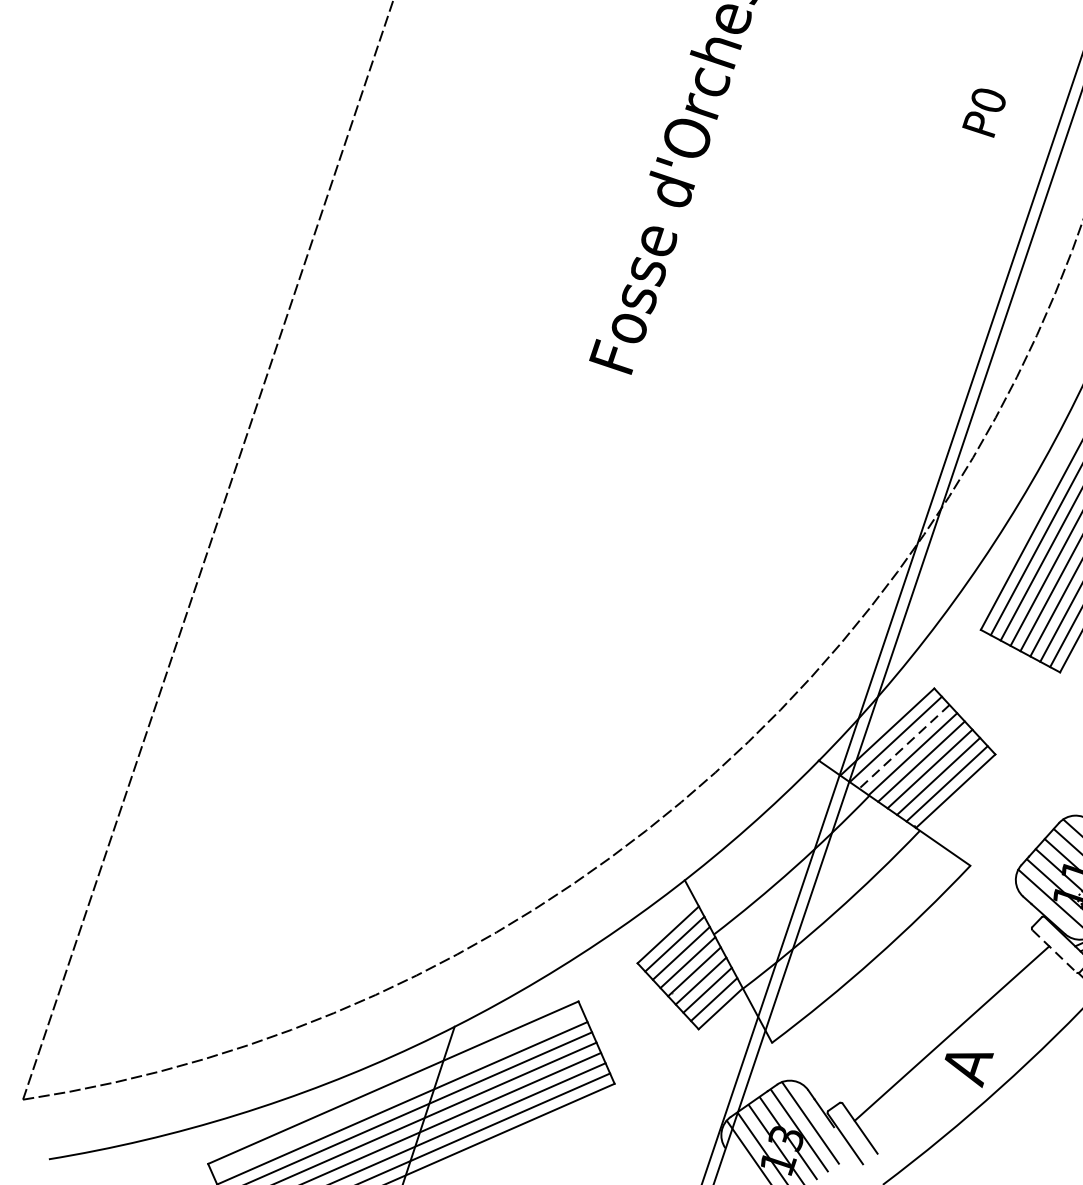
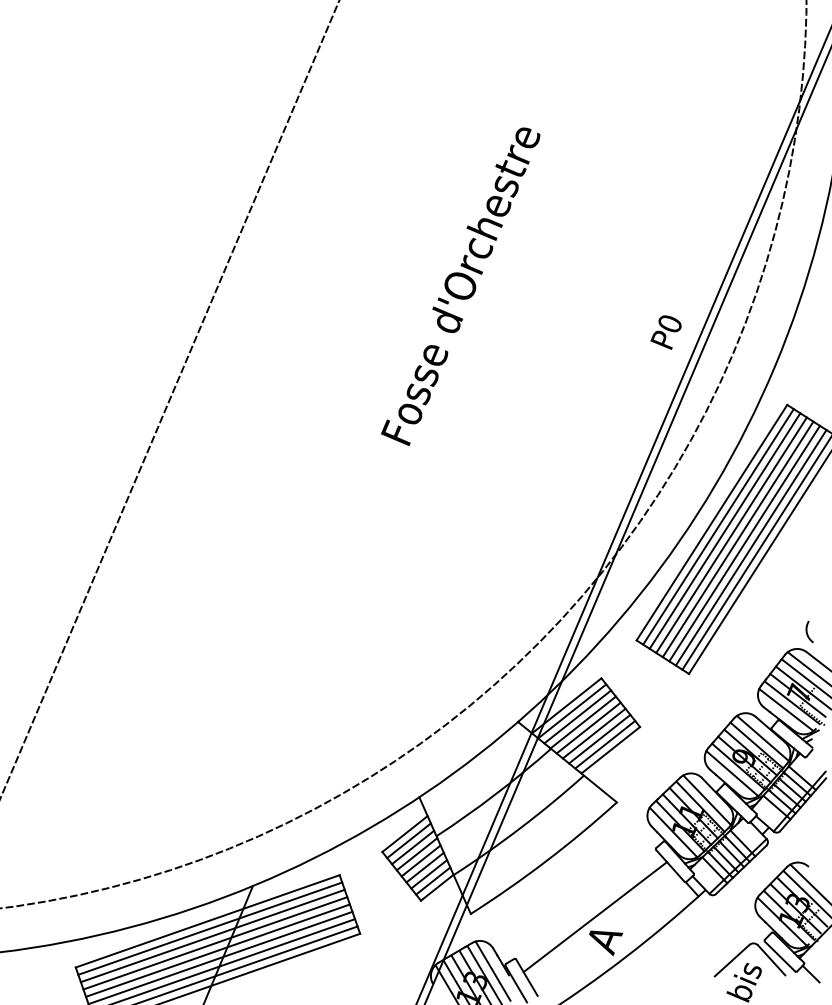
text: (982, 113) -> (665, 332), moved
line: (904, 746) -> (577, 716), dashed -> solid
line: (1054, 952) -> (670, 866), dashed -> solid
line: (398, 1092) -> (210, 928), added

